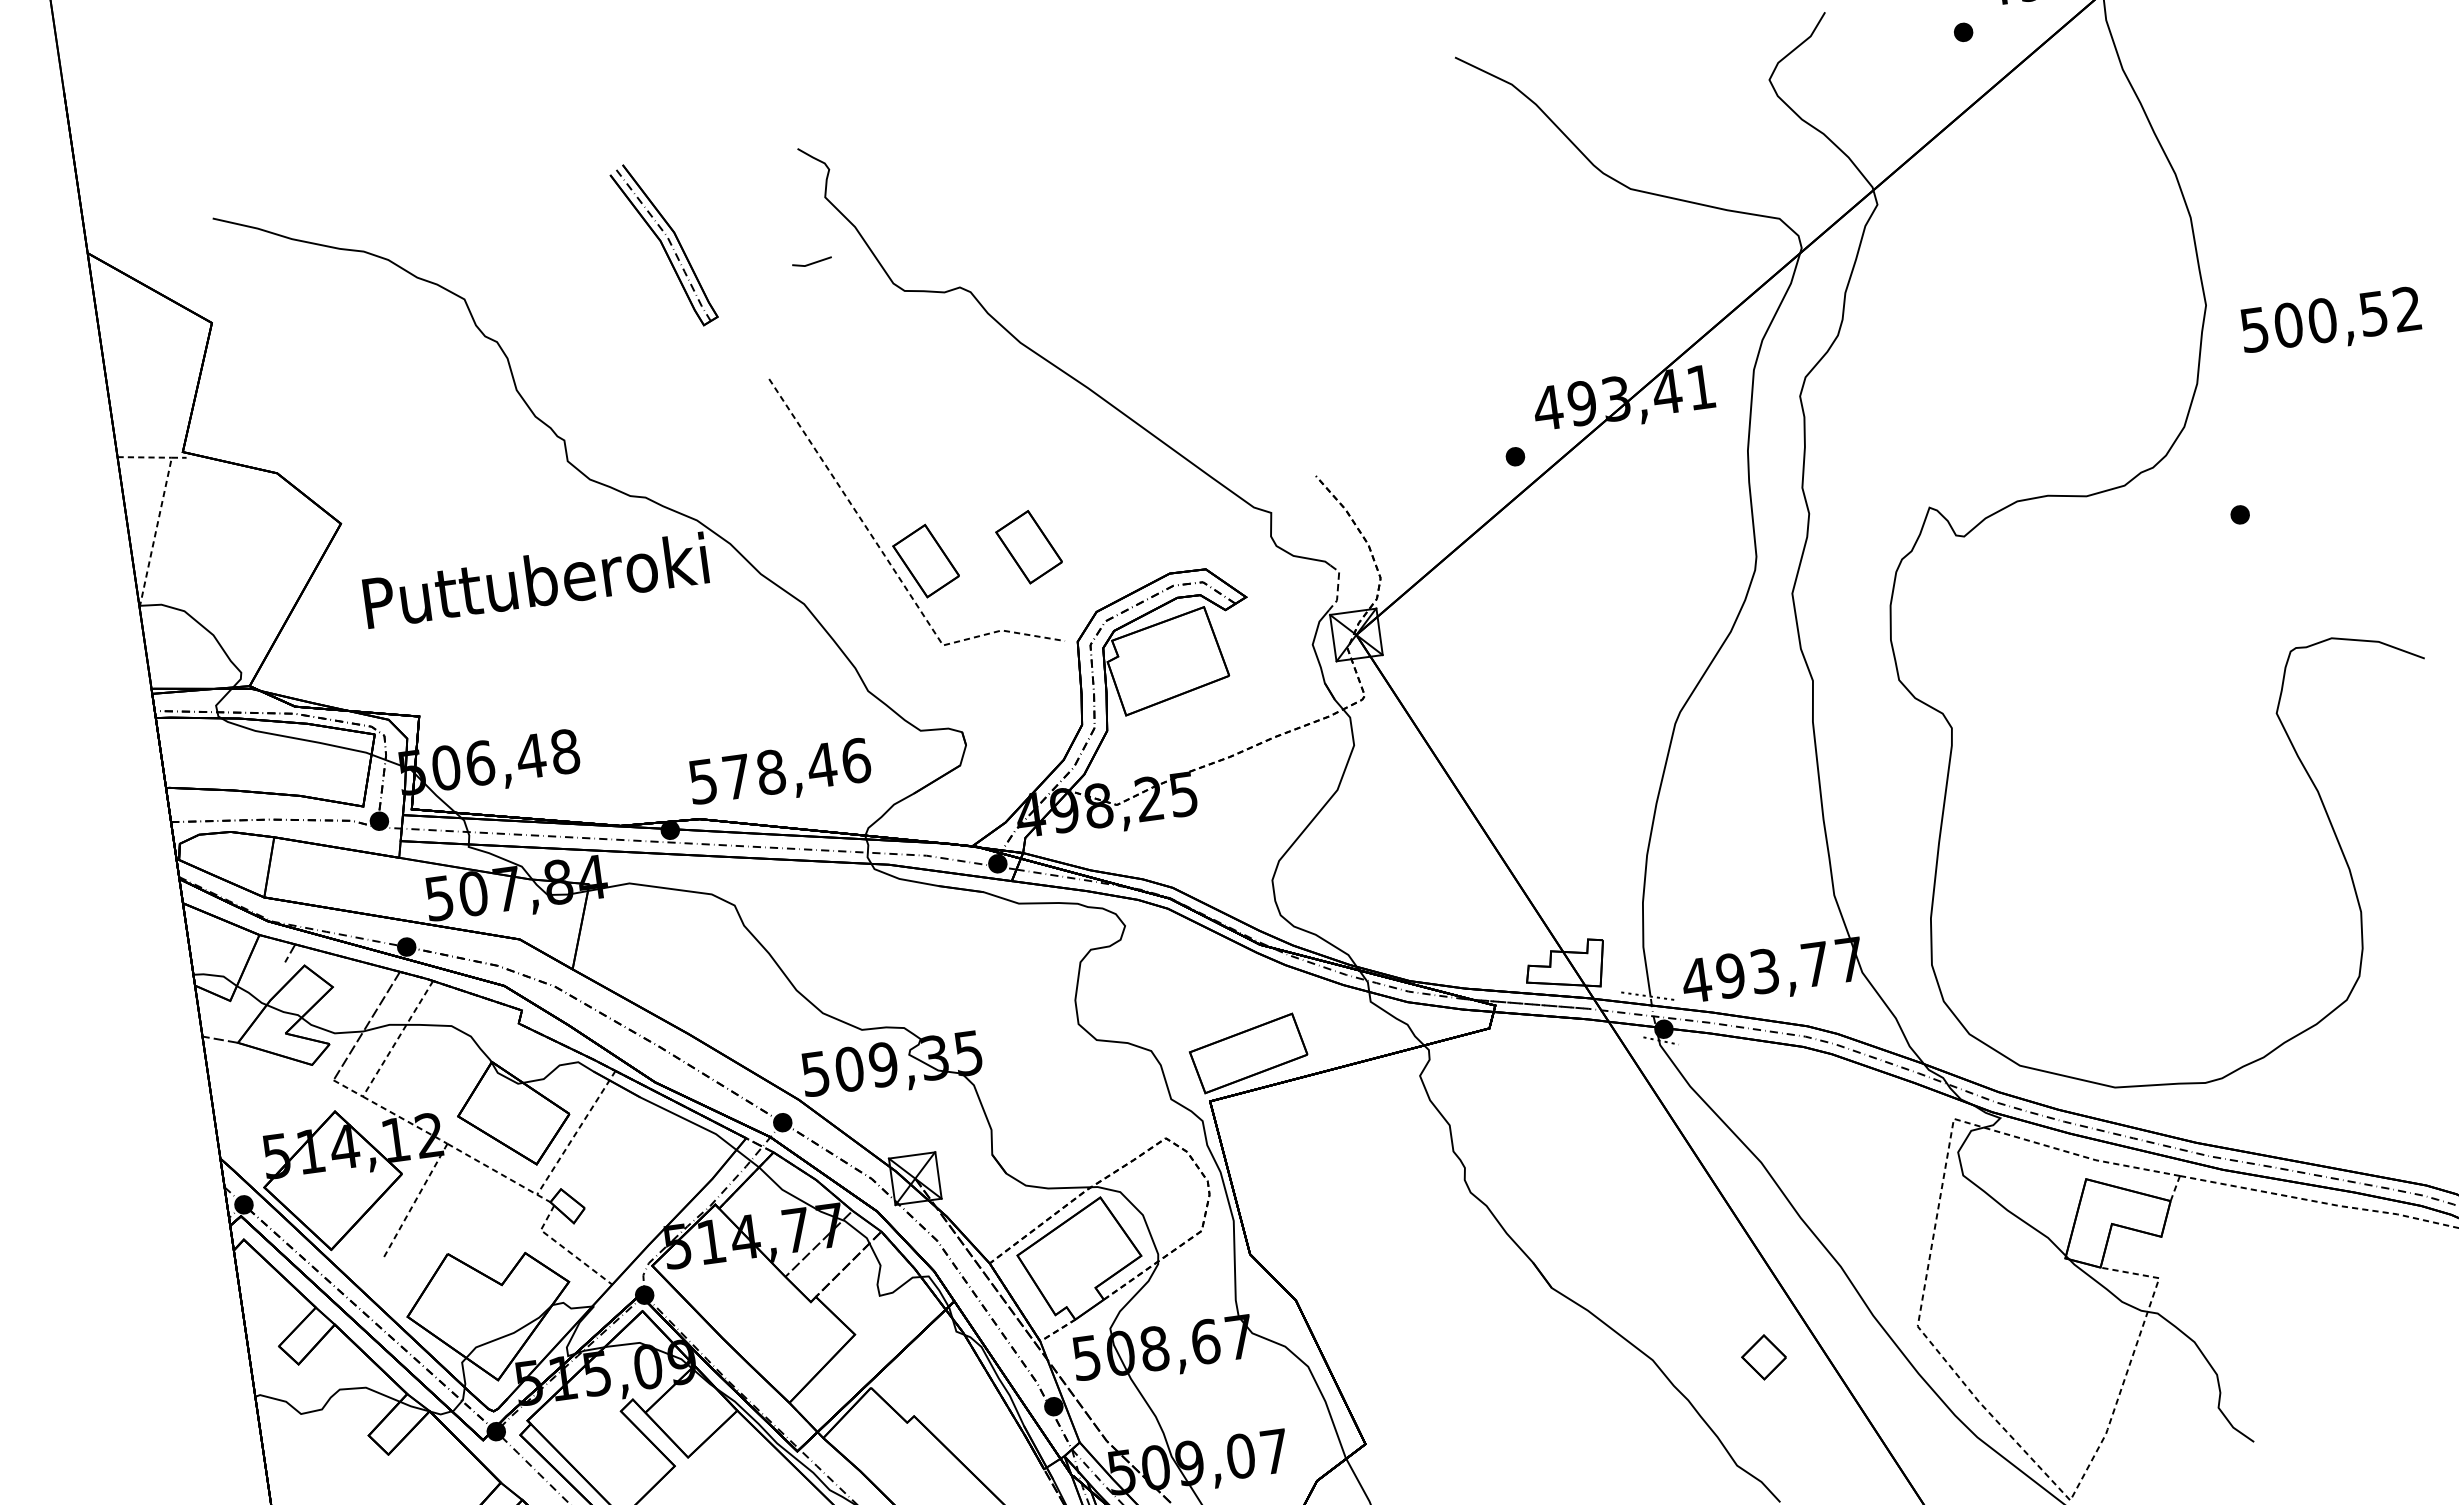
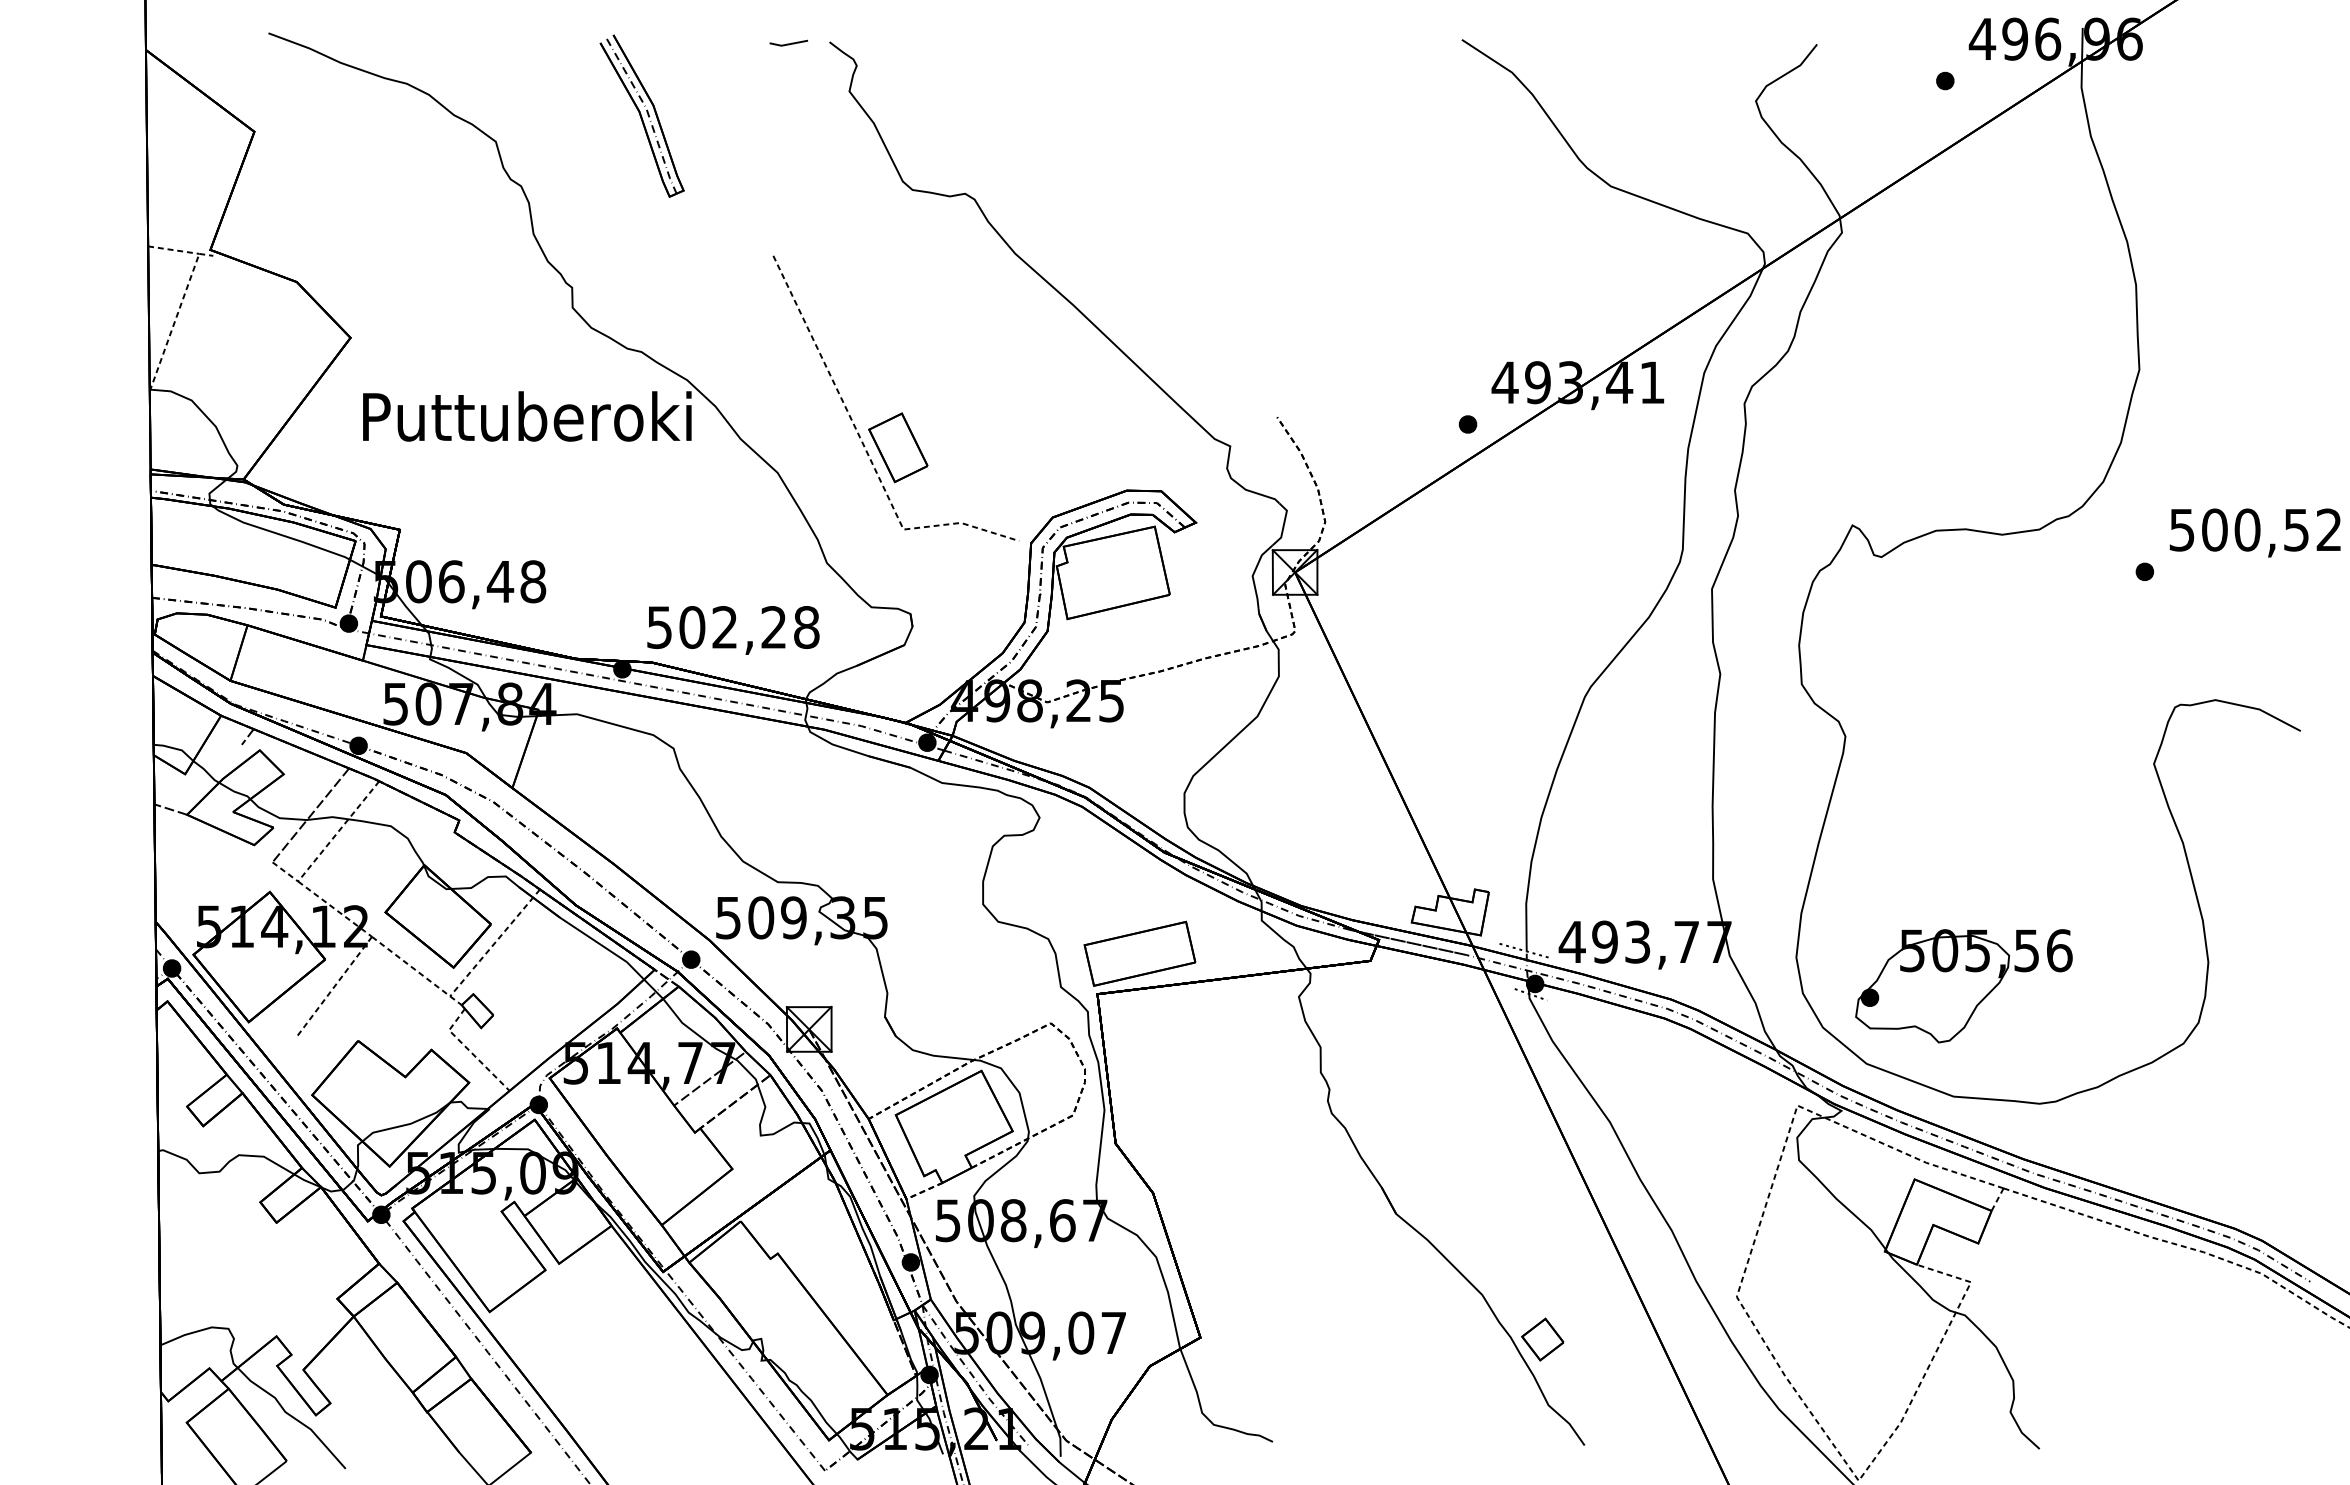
part: (663, 244) -> (641, 115), moved
line: (811, 262) -> (788, 43), moved
text: (2330, 322) -> (2254, 532), moved
part: (1029, 546) -> (997, 447), removed
line: (1337, 587) -> (1283, 525), dashed -> solid
text: (796, 768) -> (749, 627), 578,46 -> 502,28
part: (2109, 971) -> (1963, 986), added
part: (1763, 1357) -> (1542, 1339), moved

